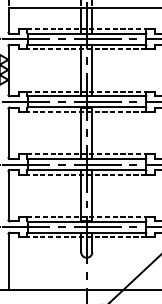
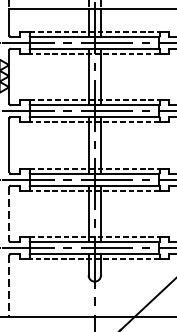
line: (8, 195) -> (9, 213), solid -> dashed
line: (8, 262) -> (9, 286), solid -> dashed

